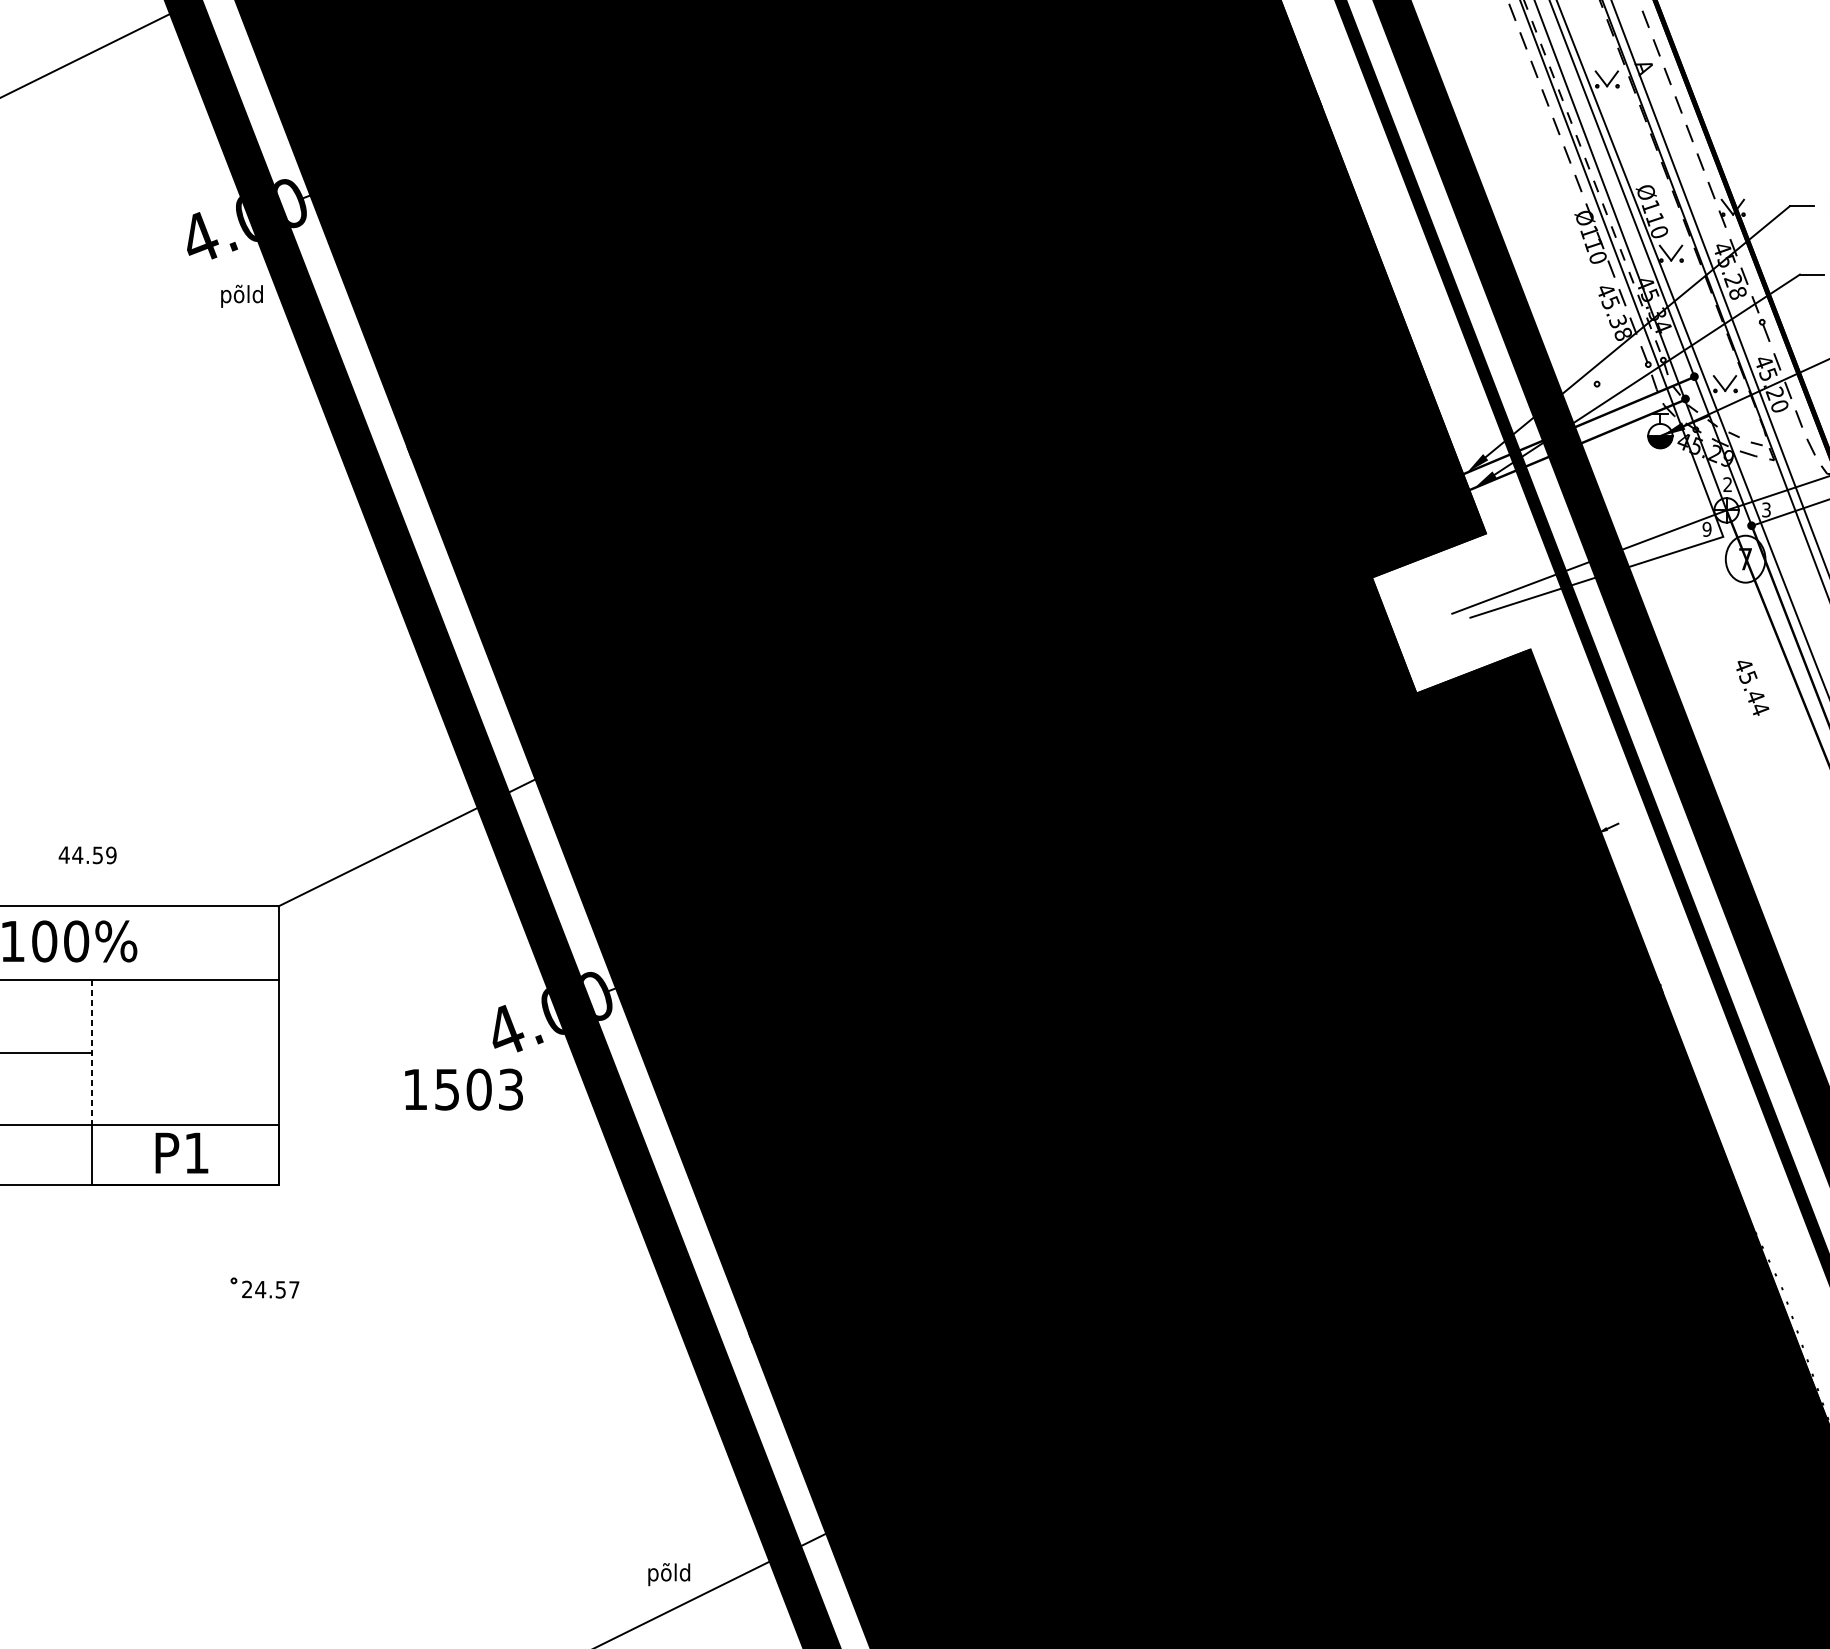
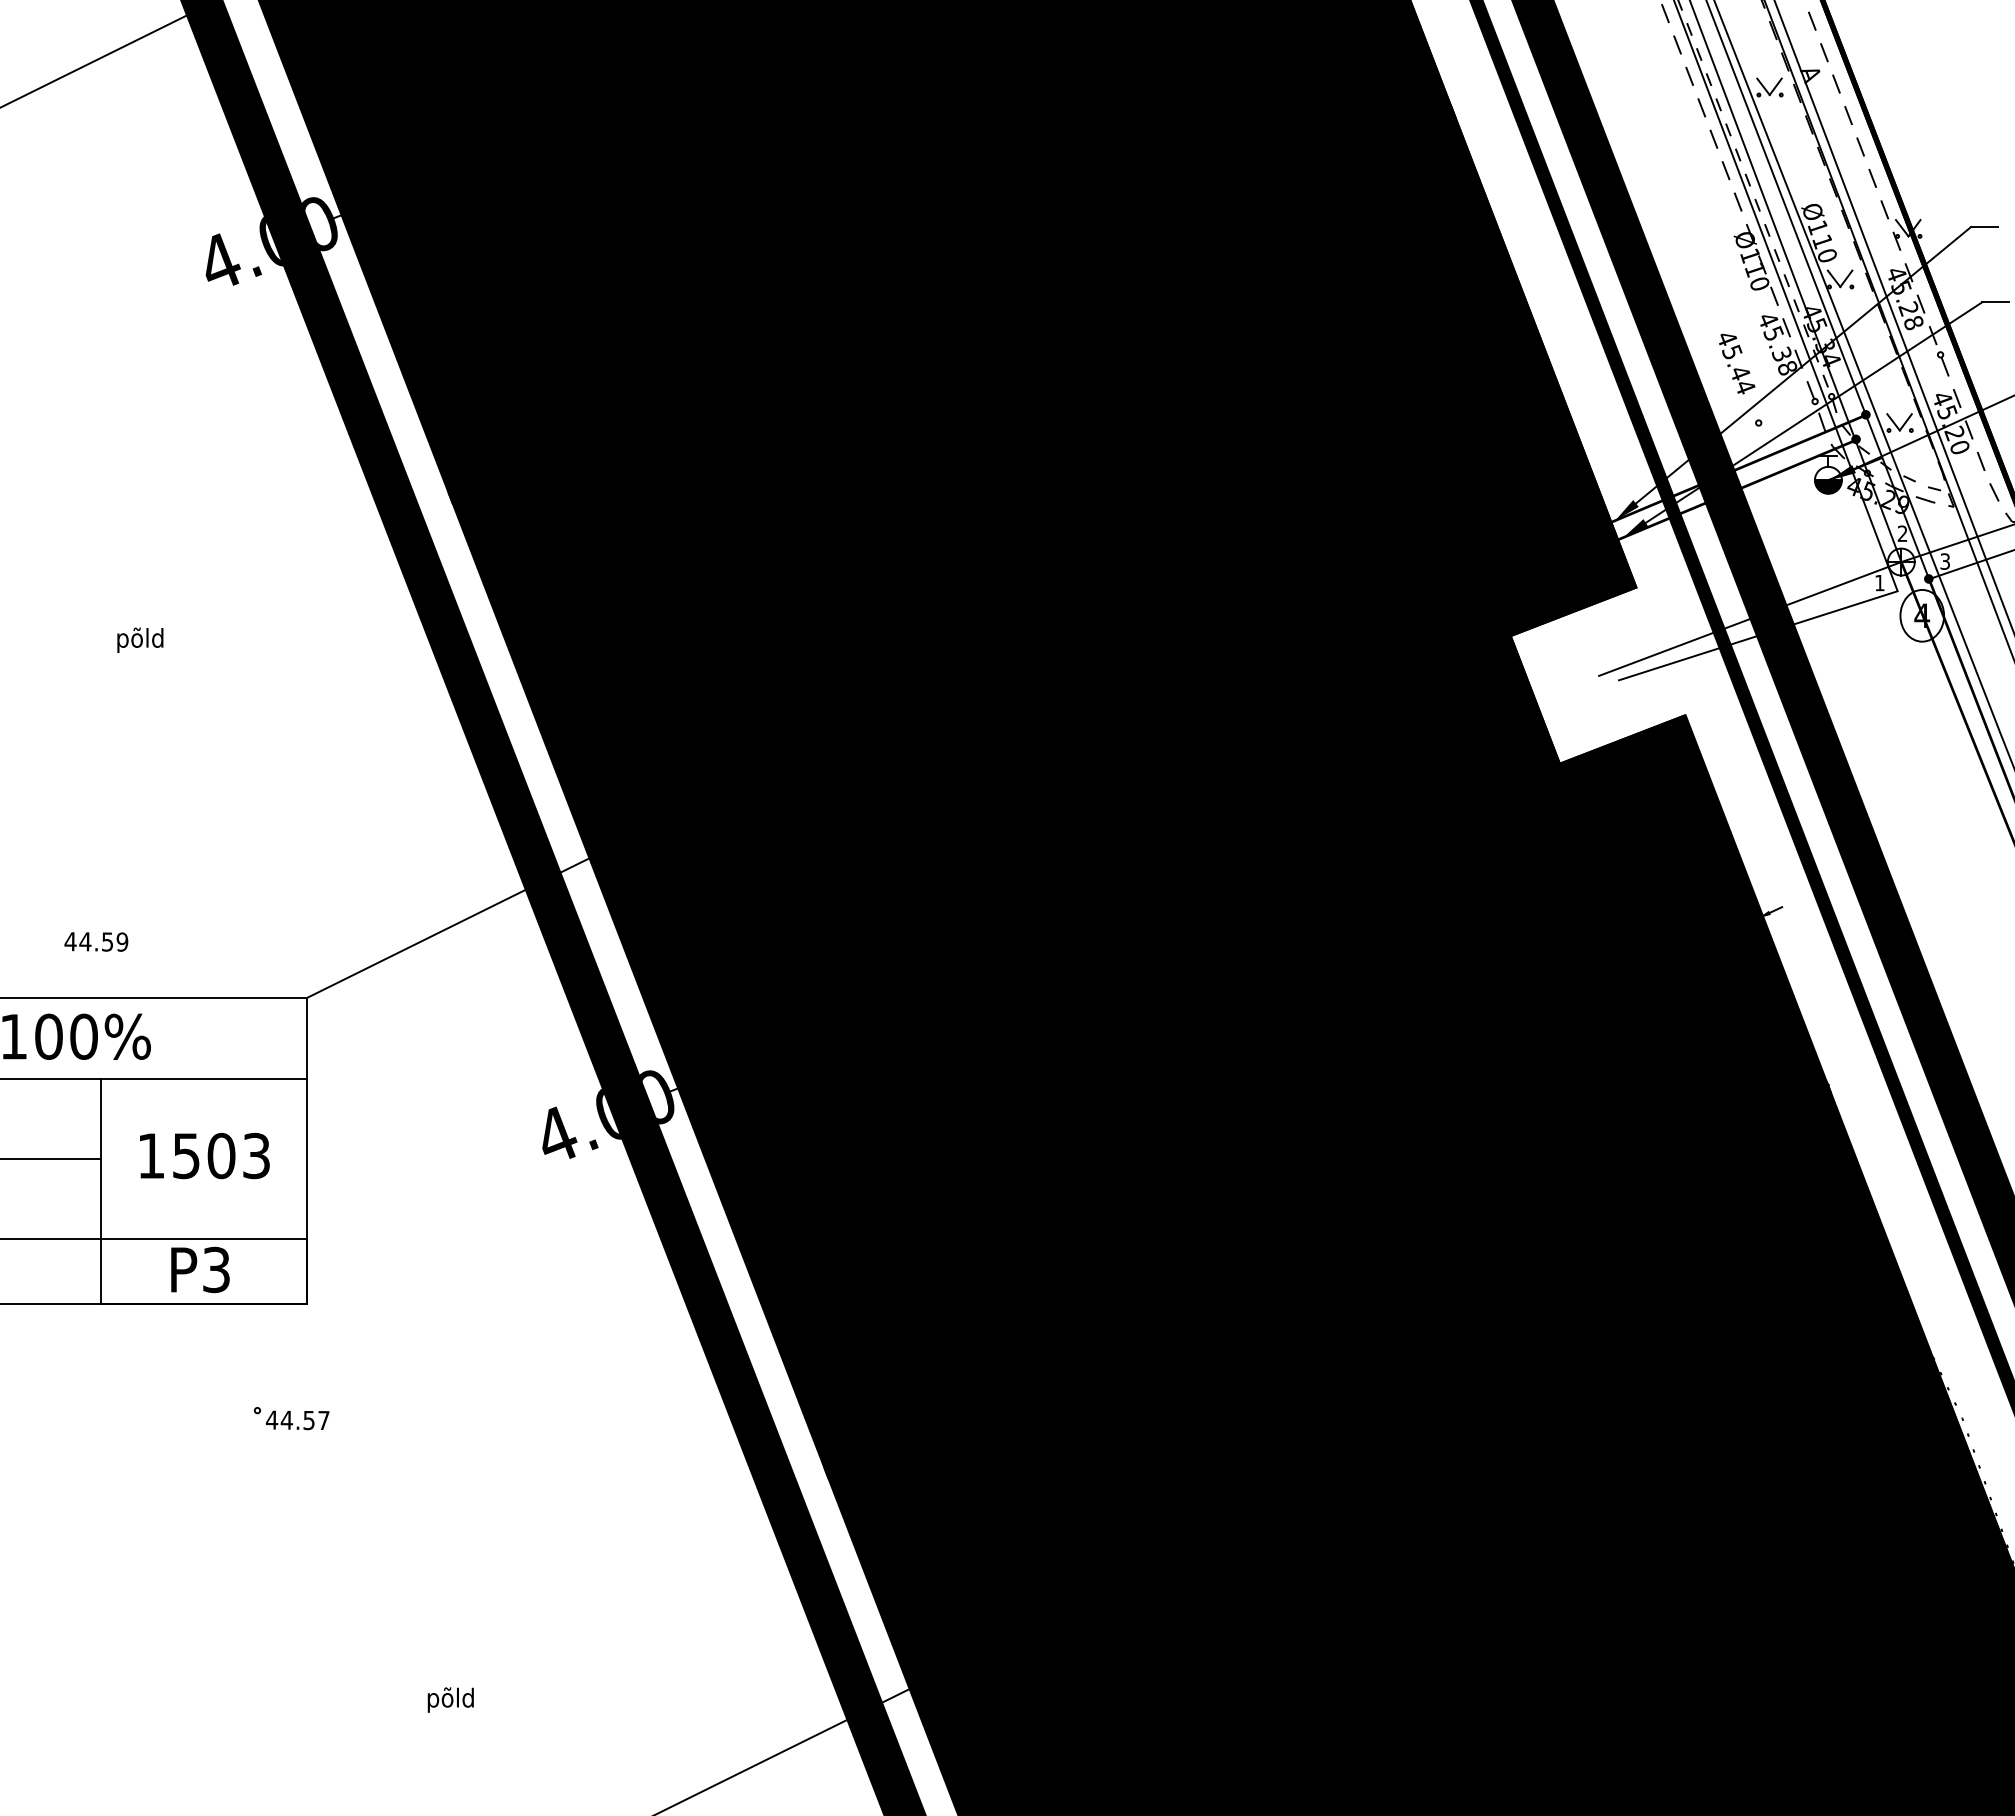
text: (242, 295) -> (140, 639), moved
text: (1706, 528) -> (1879, 582), 9 -> 1
text: (1745, 558) -> (1922, 615), 7 -> 4
text: (1753, 687) -> (1737, 363), moved
line: (91, 1052) -> (100, 1159), dashed -> solid
text: (463, 1089) -> (204, 1155), moved
text: (196, 1152) -> (216, 1269), P1 -> P3
text: (246, 1288) -> (271, 1419), 24.57 -> 44.57
text: (668, 1574) -> (450, 1699), moved

